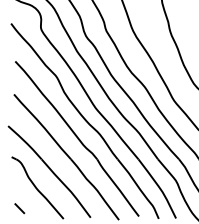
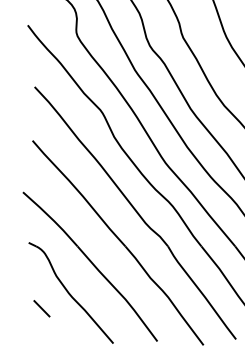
line: (19, 208) -> (41, 308), moved

